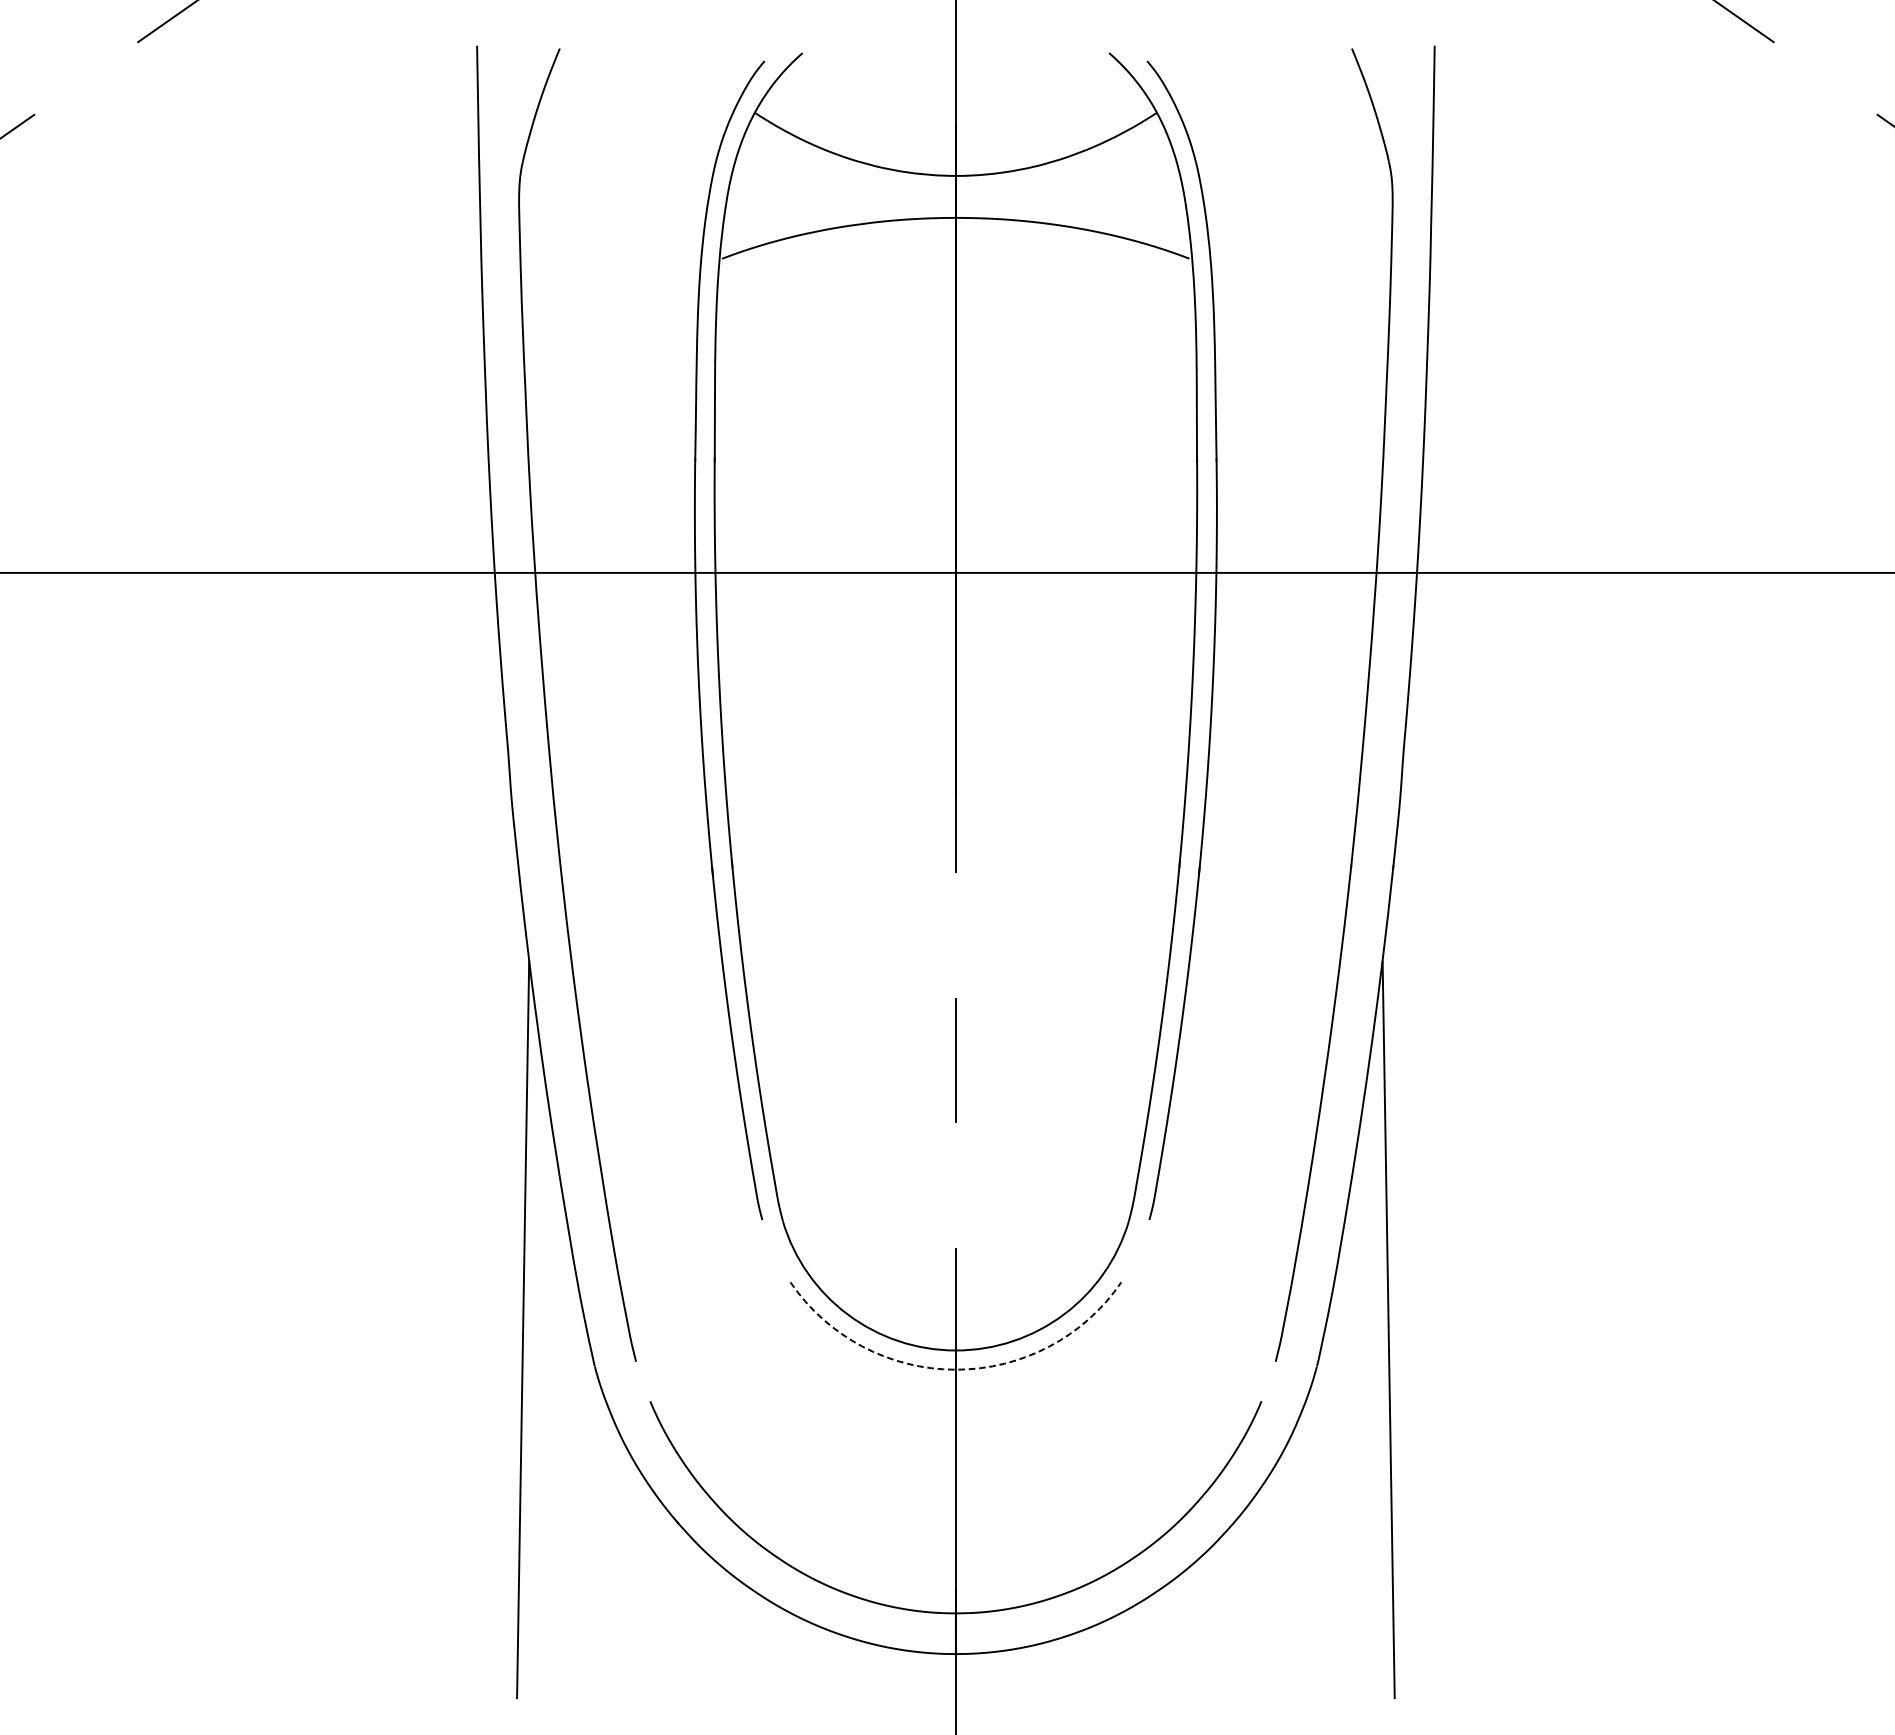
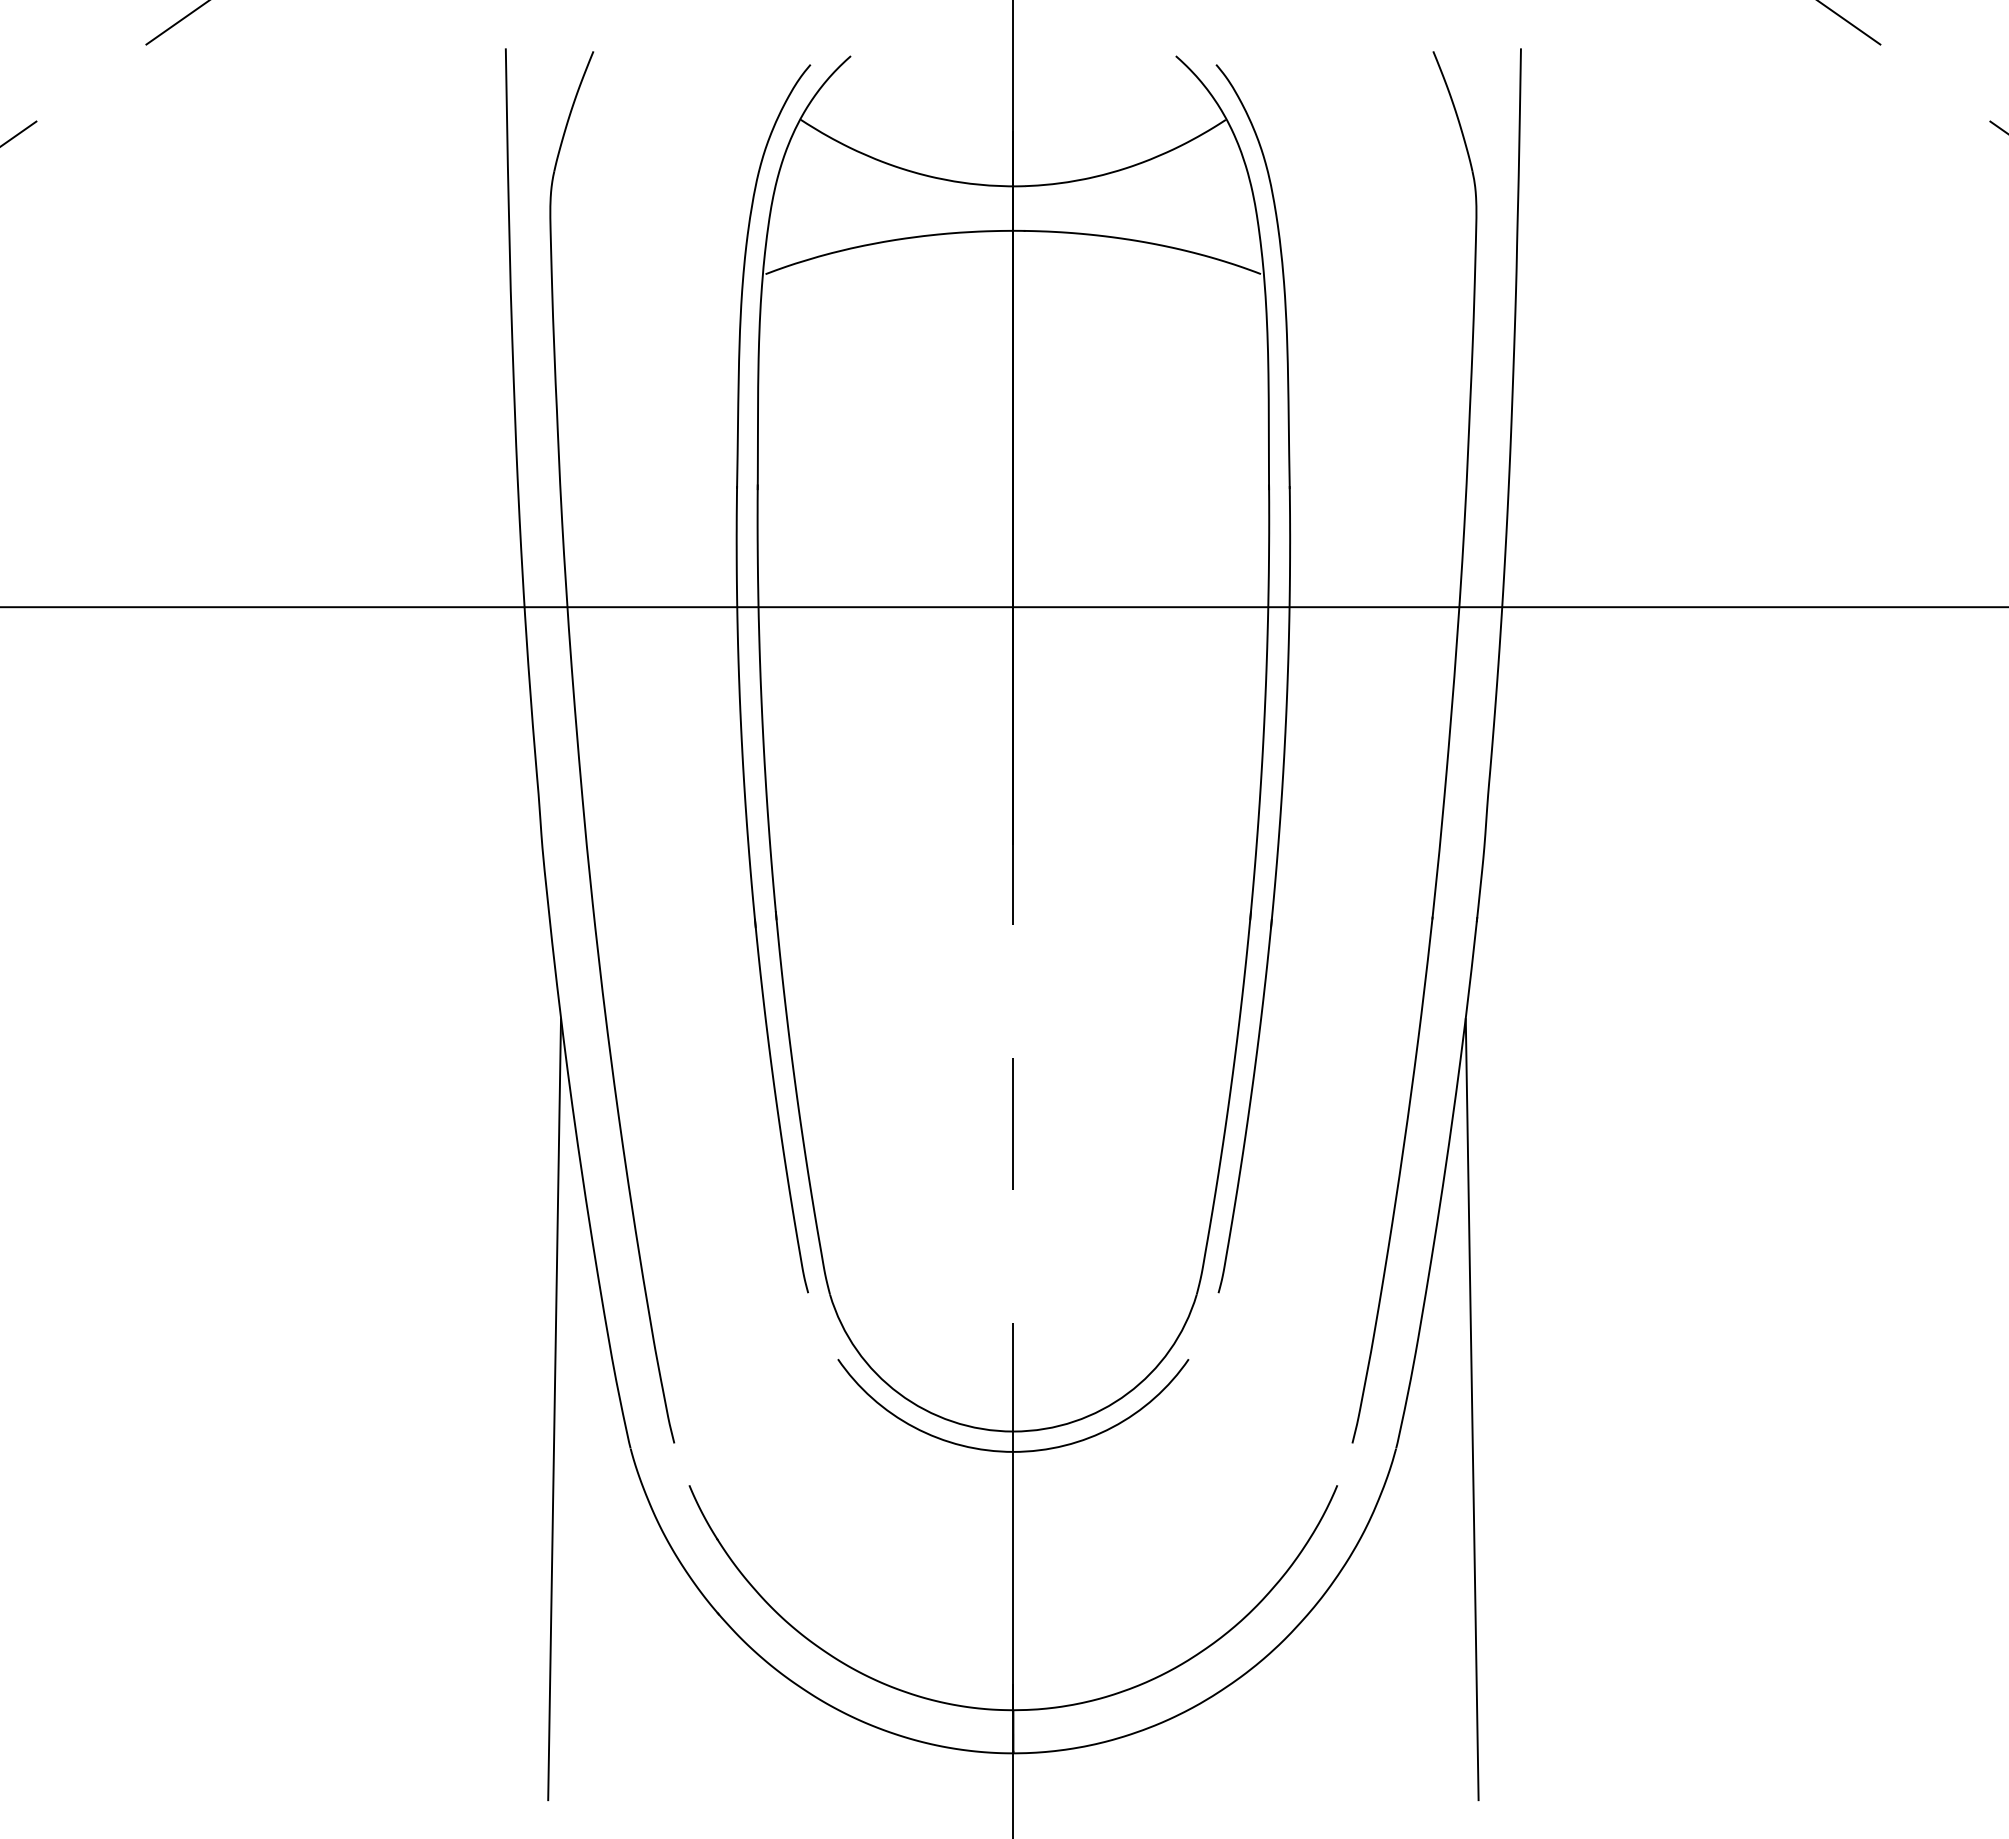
arc: (955, 1369) -> (1013, 1451), dashed -> solid

